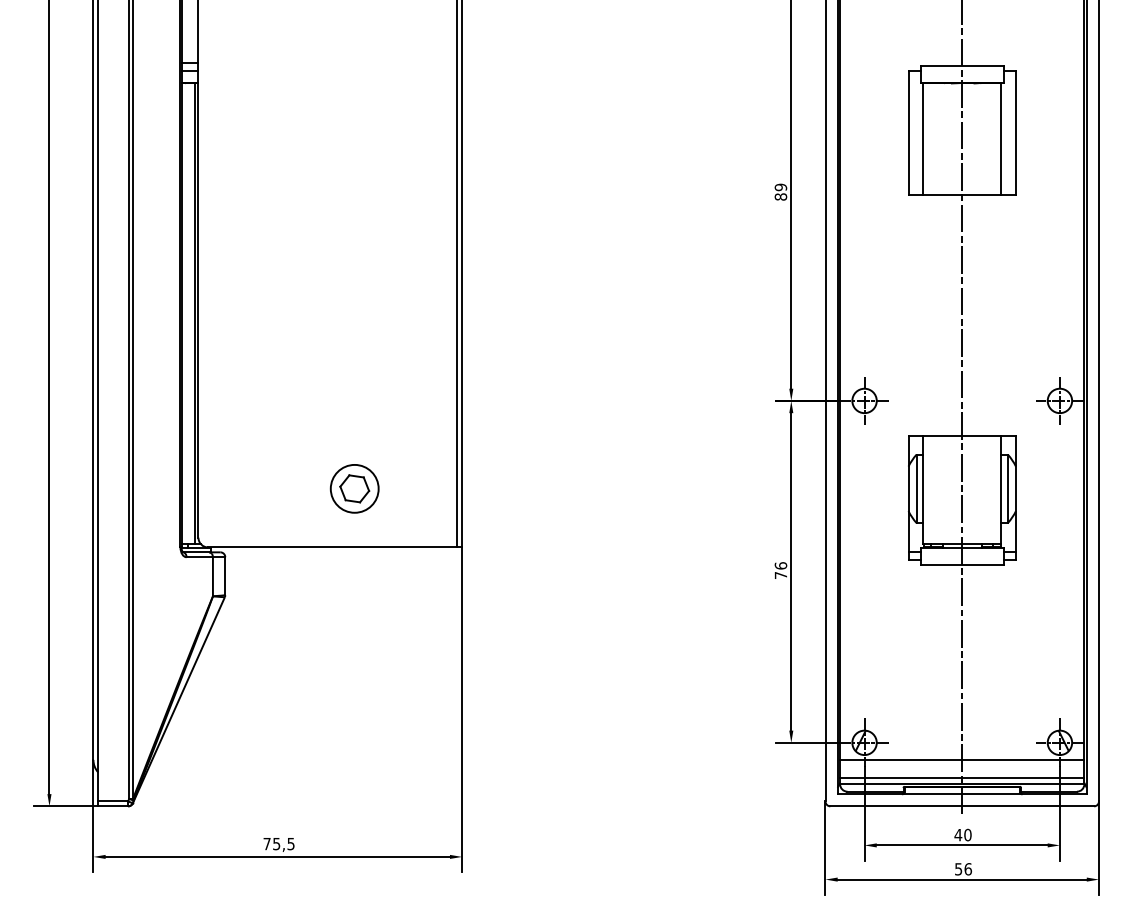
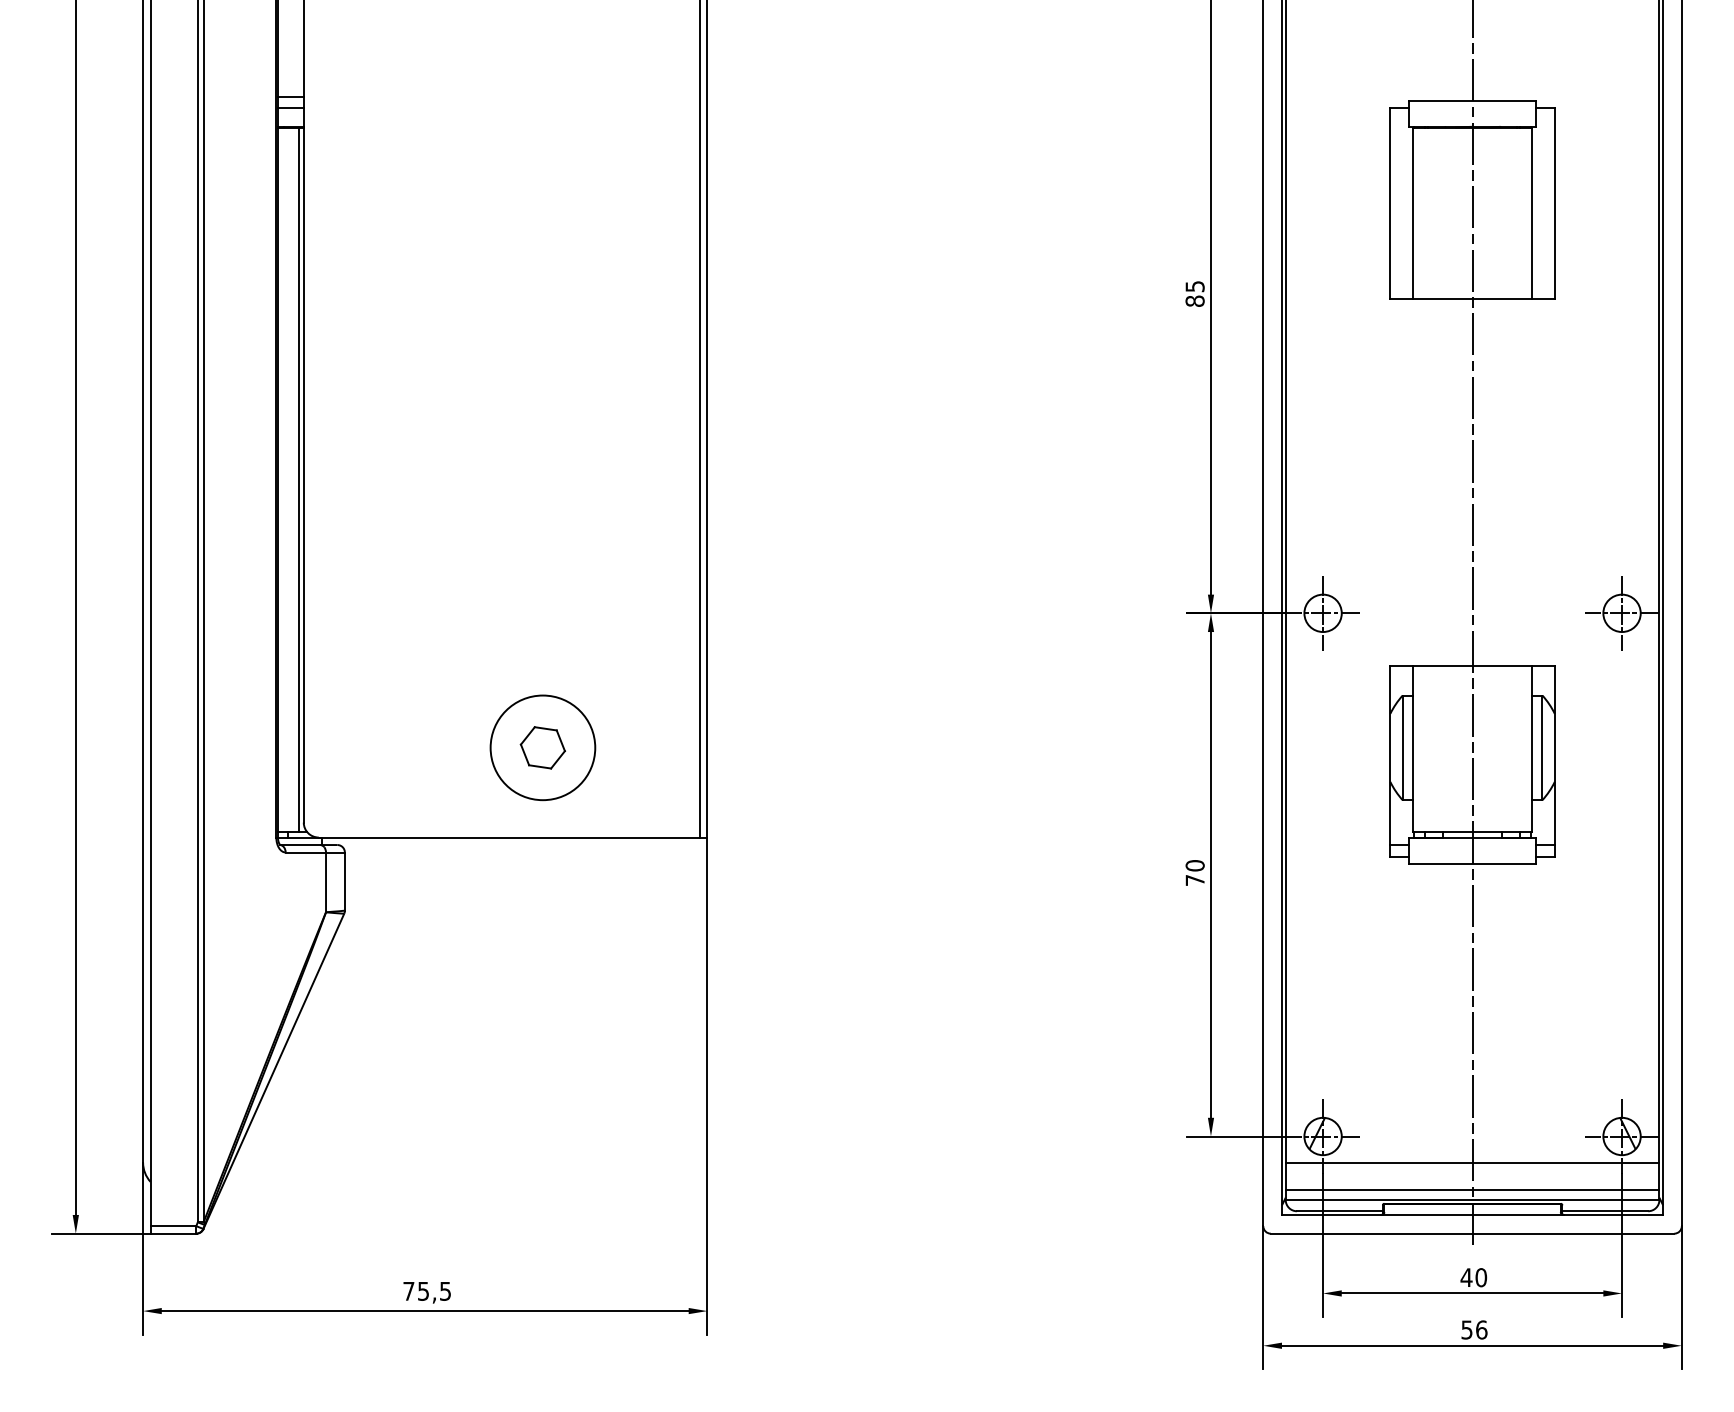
text: (780, 187) -> (1194, 286), 89 -> 85
circle: (354, 488) -> (542, 747), size x1.43
text: (780, 565) -> (1194, 865), 76 -> 70

